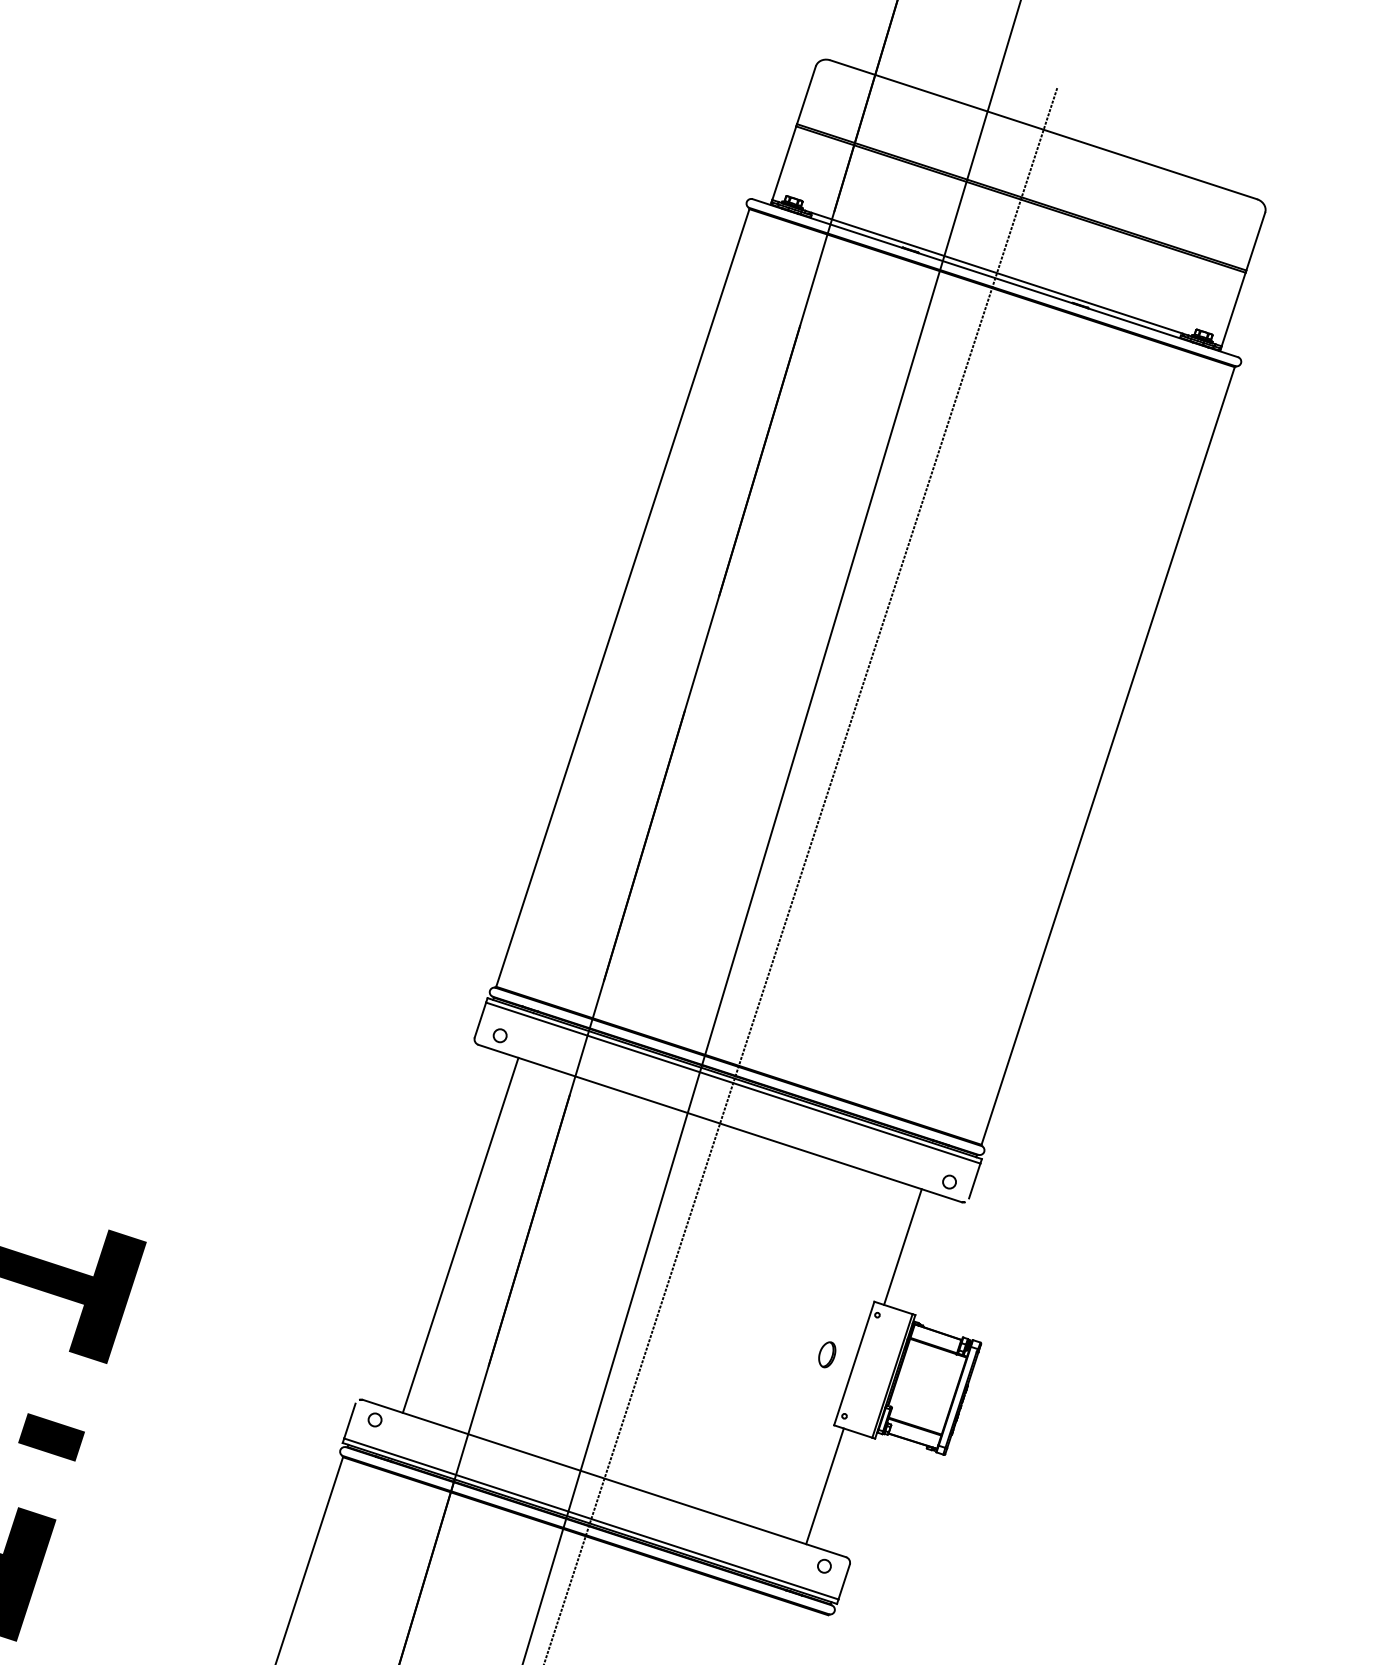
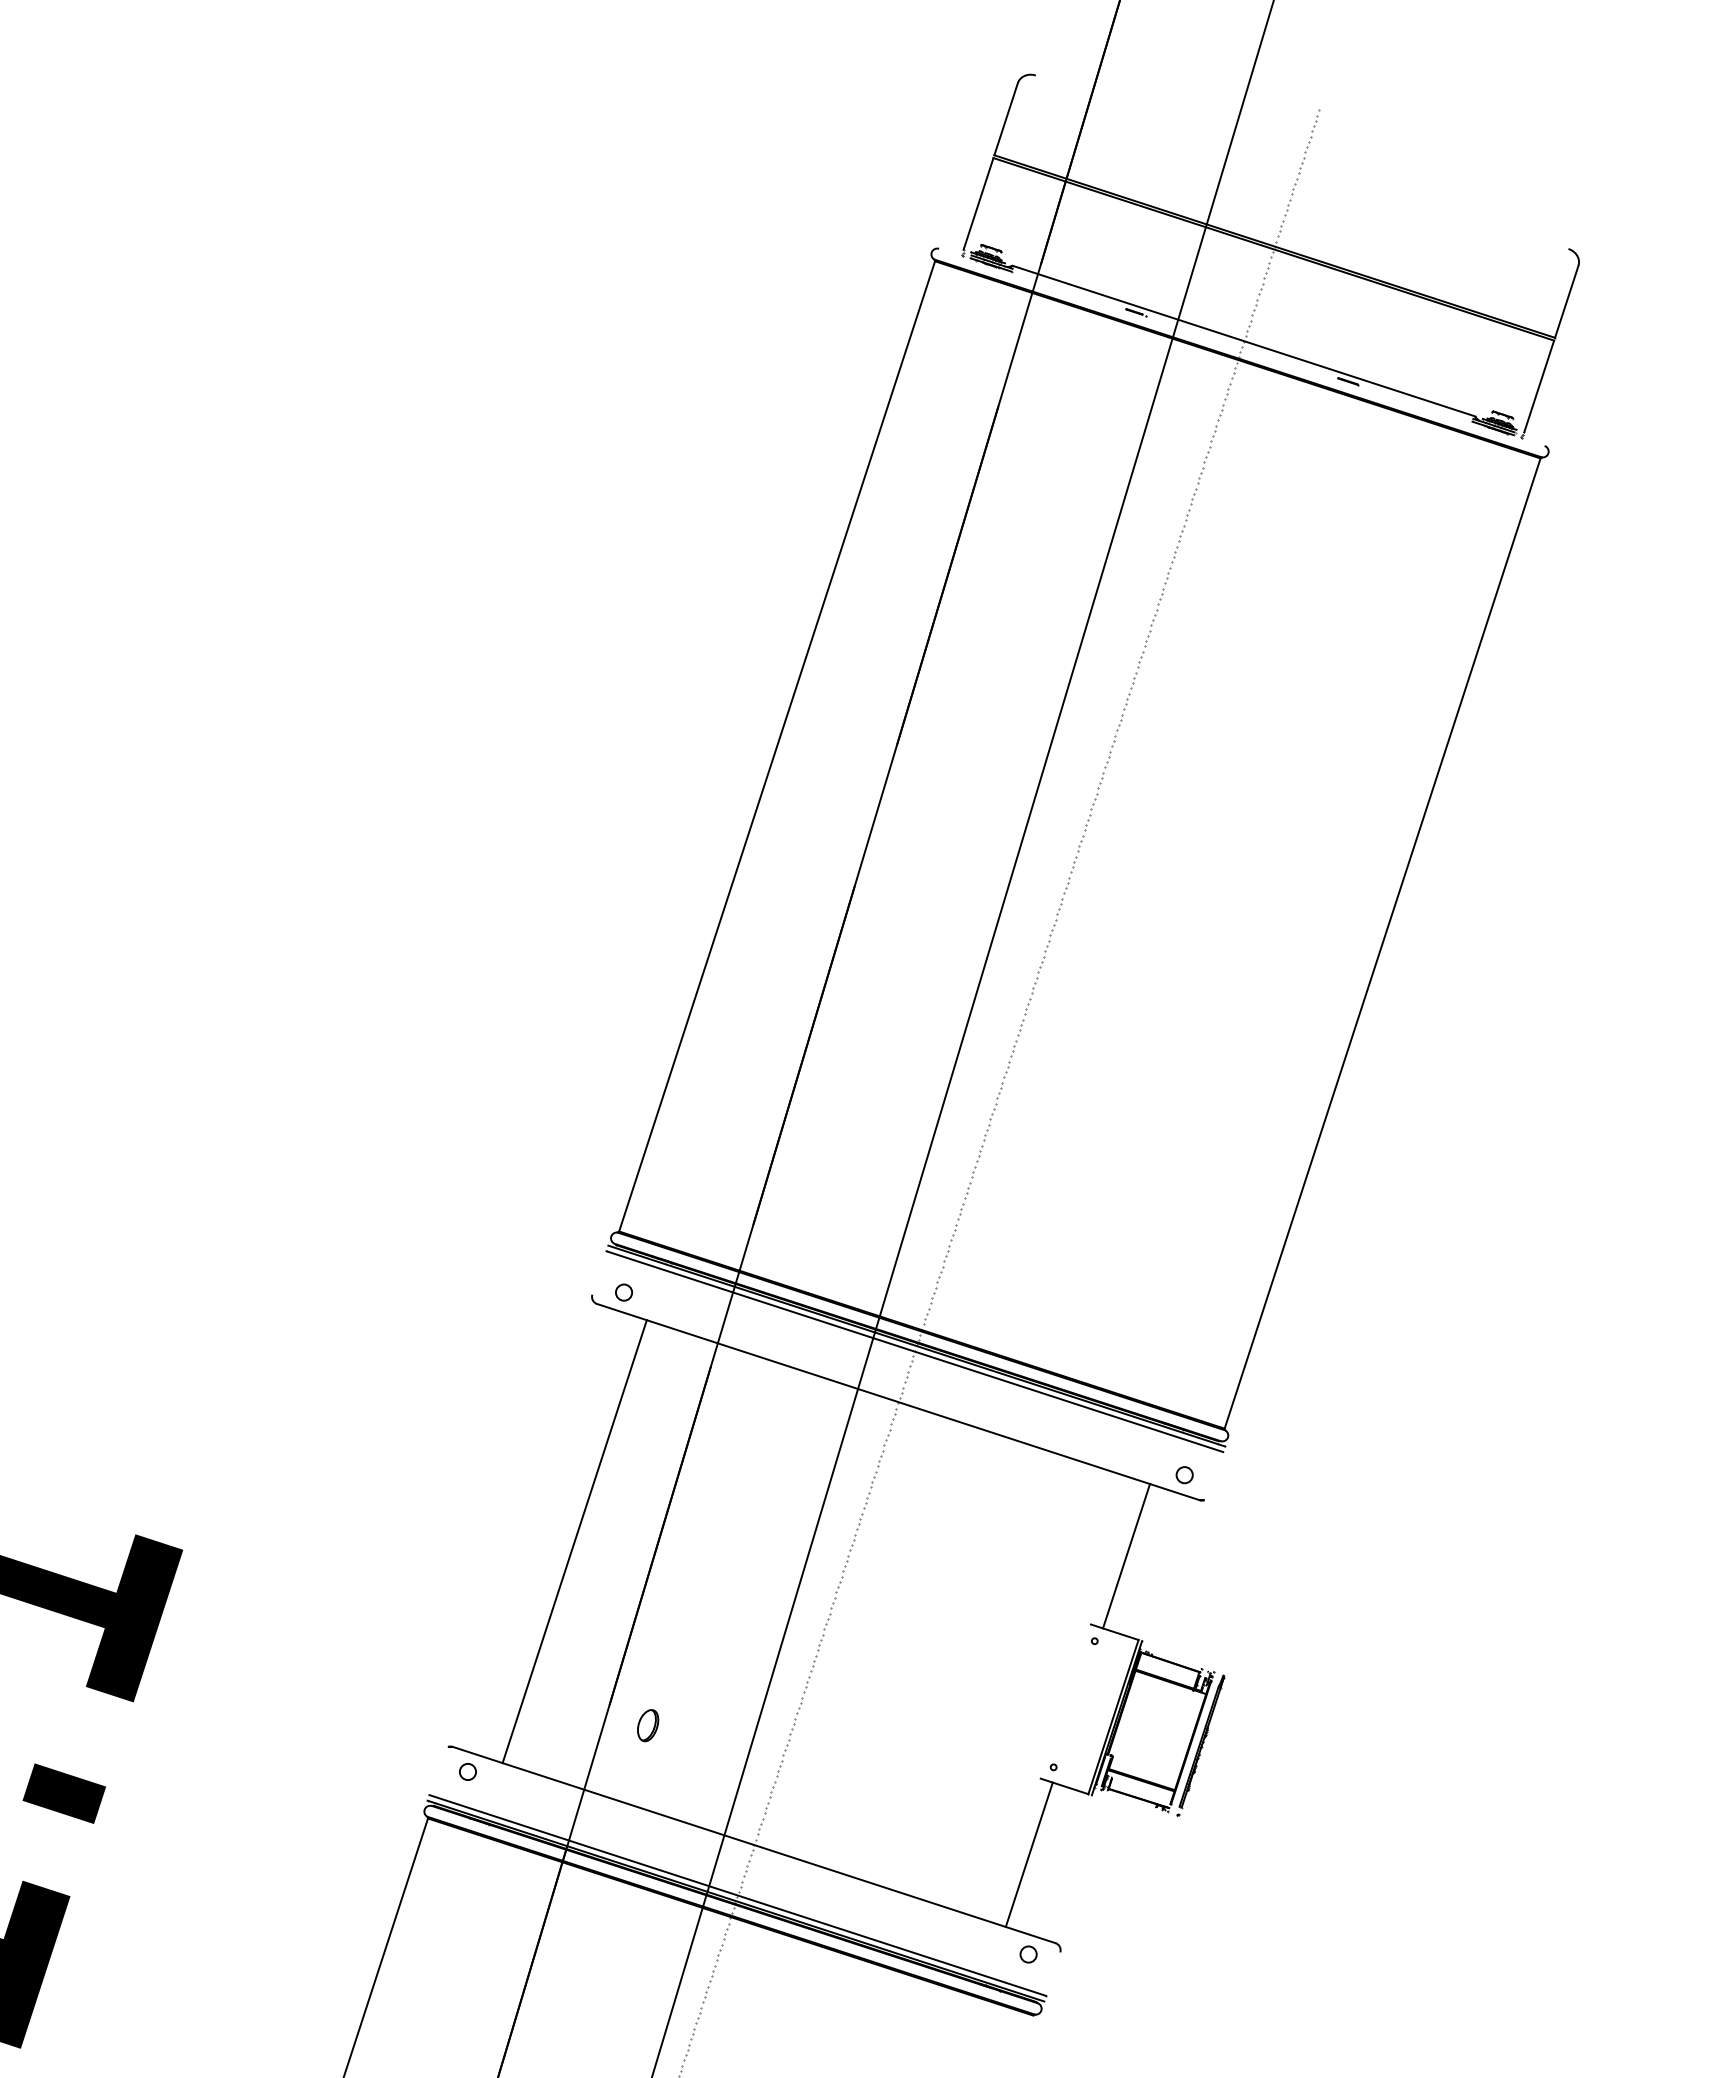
line: (1043, 129) -> (1301, 161), removed
line: (995, 277) -> (1241, 346), removed
line: (480, 1019) -> (599, 1272), removed
line: (975, 1180) -> (1216, 1473), removed
part: (827, 1354) -> (648, 1725), moved
line: (854, 1363) -> (1065, 1701), removed
line: (349, 1421) -> (436, 1773), removed
line: (844, 1581) -> (1053, 1973), removed

